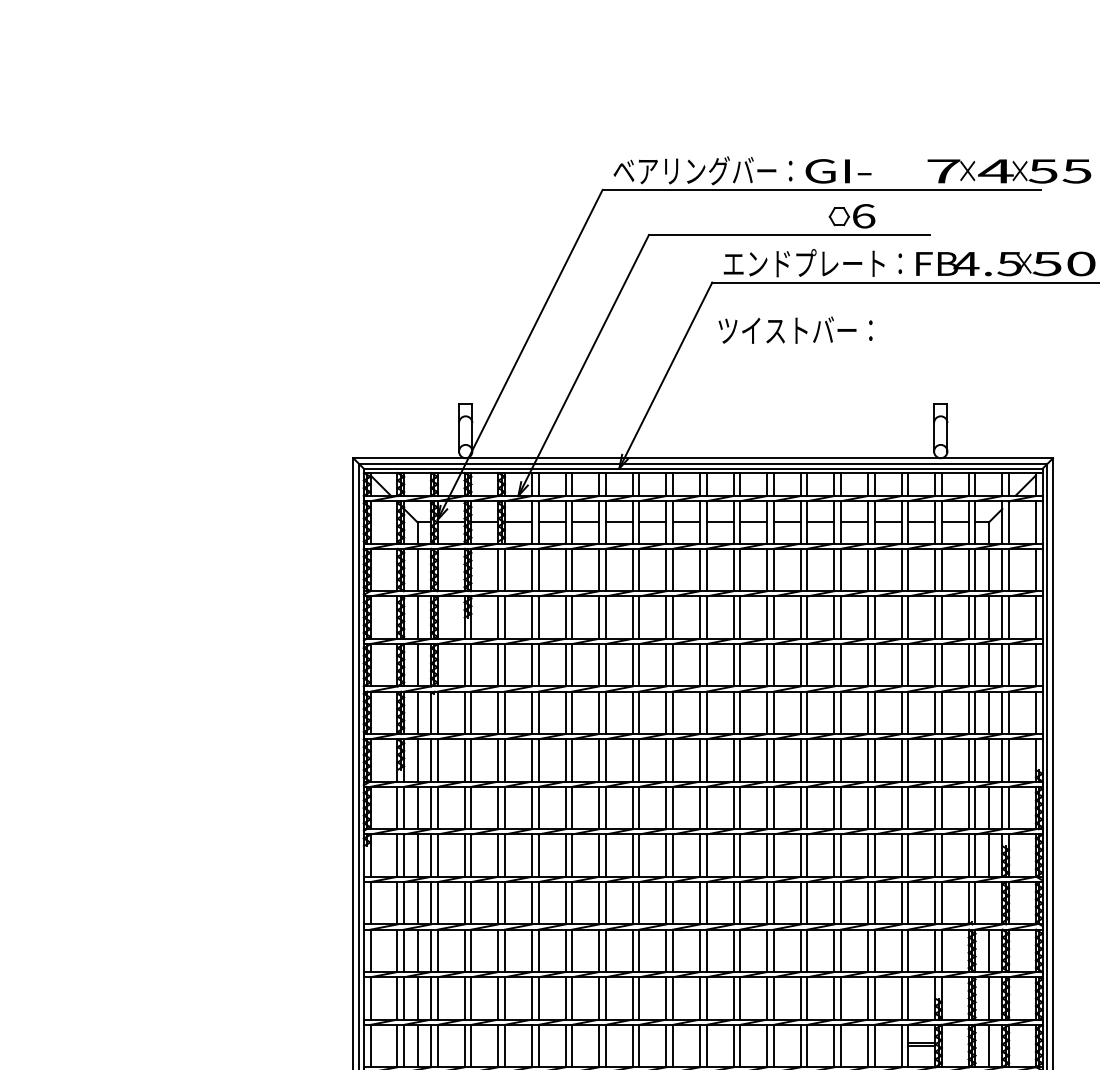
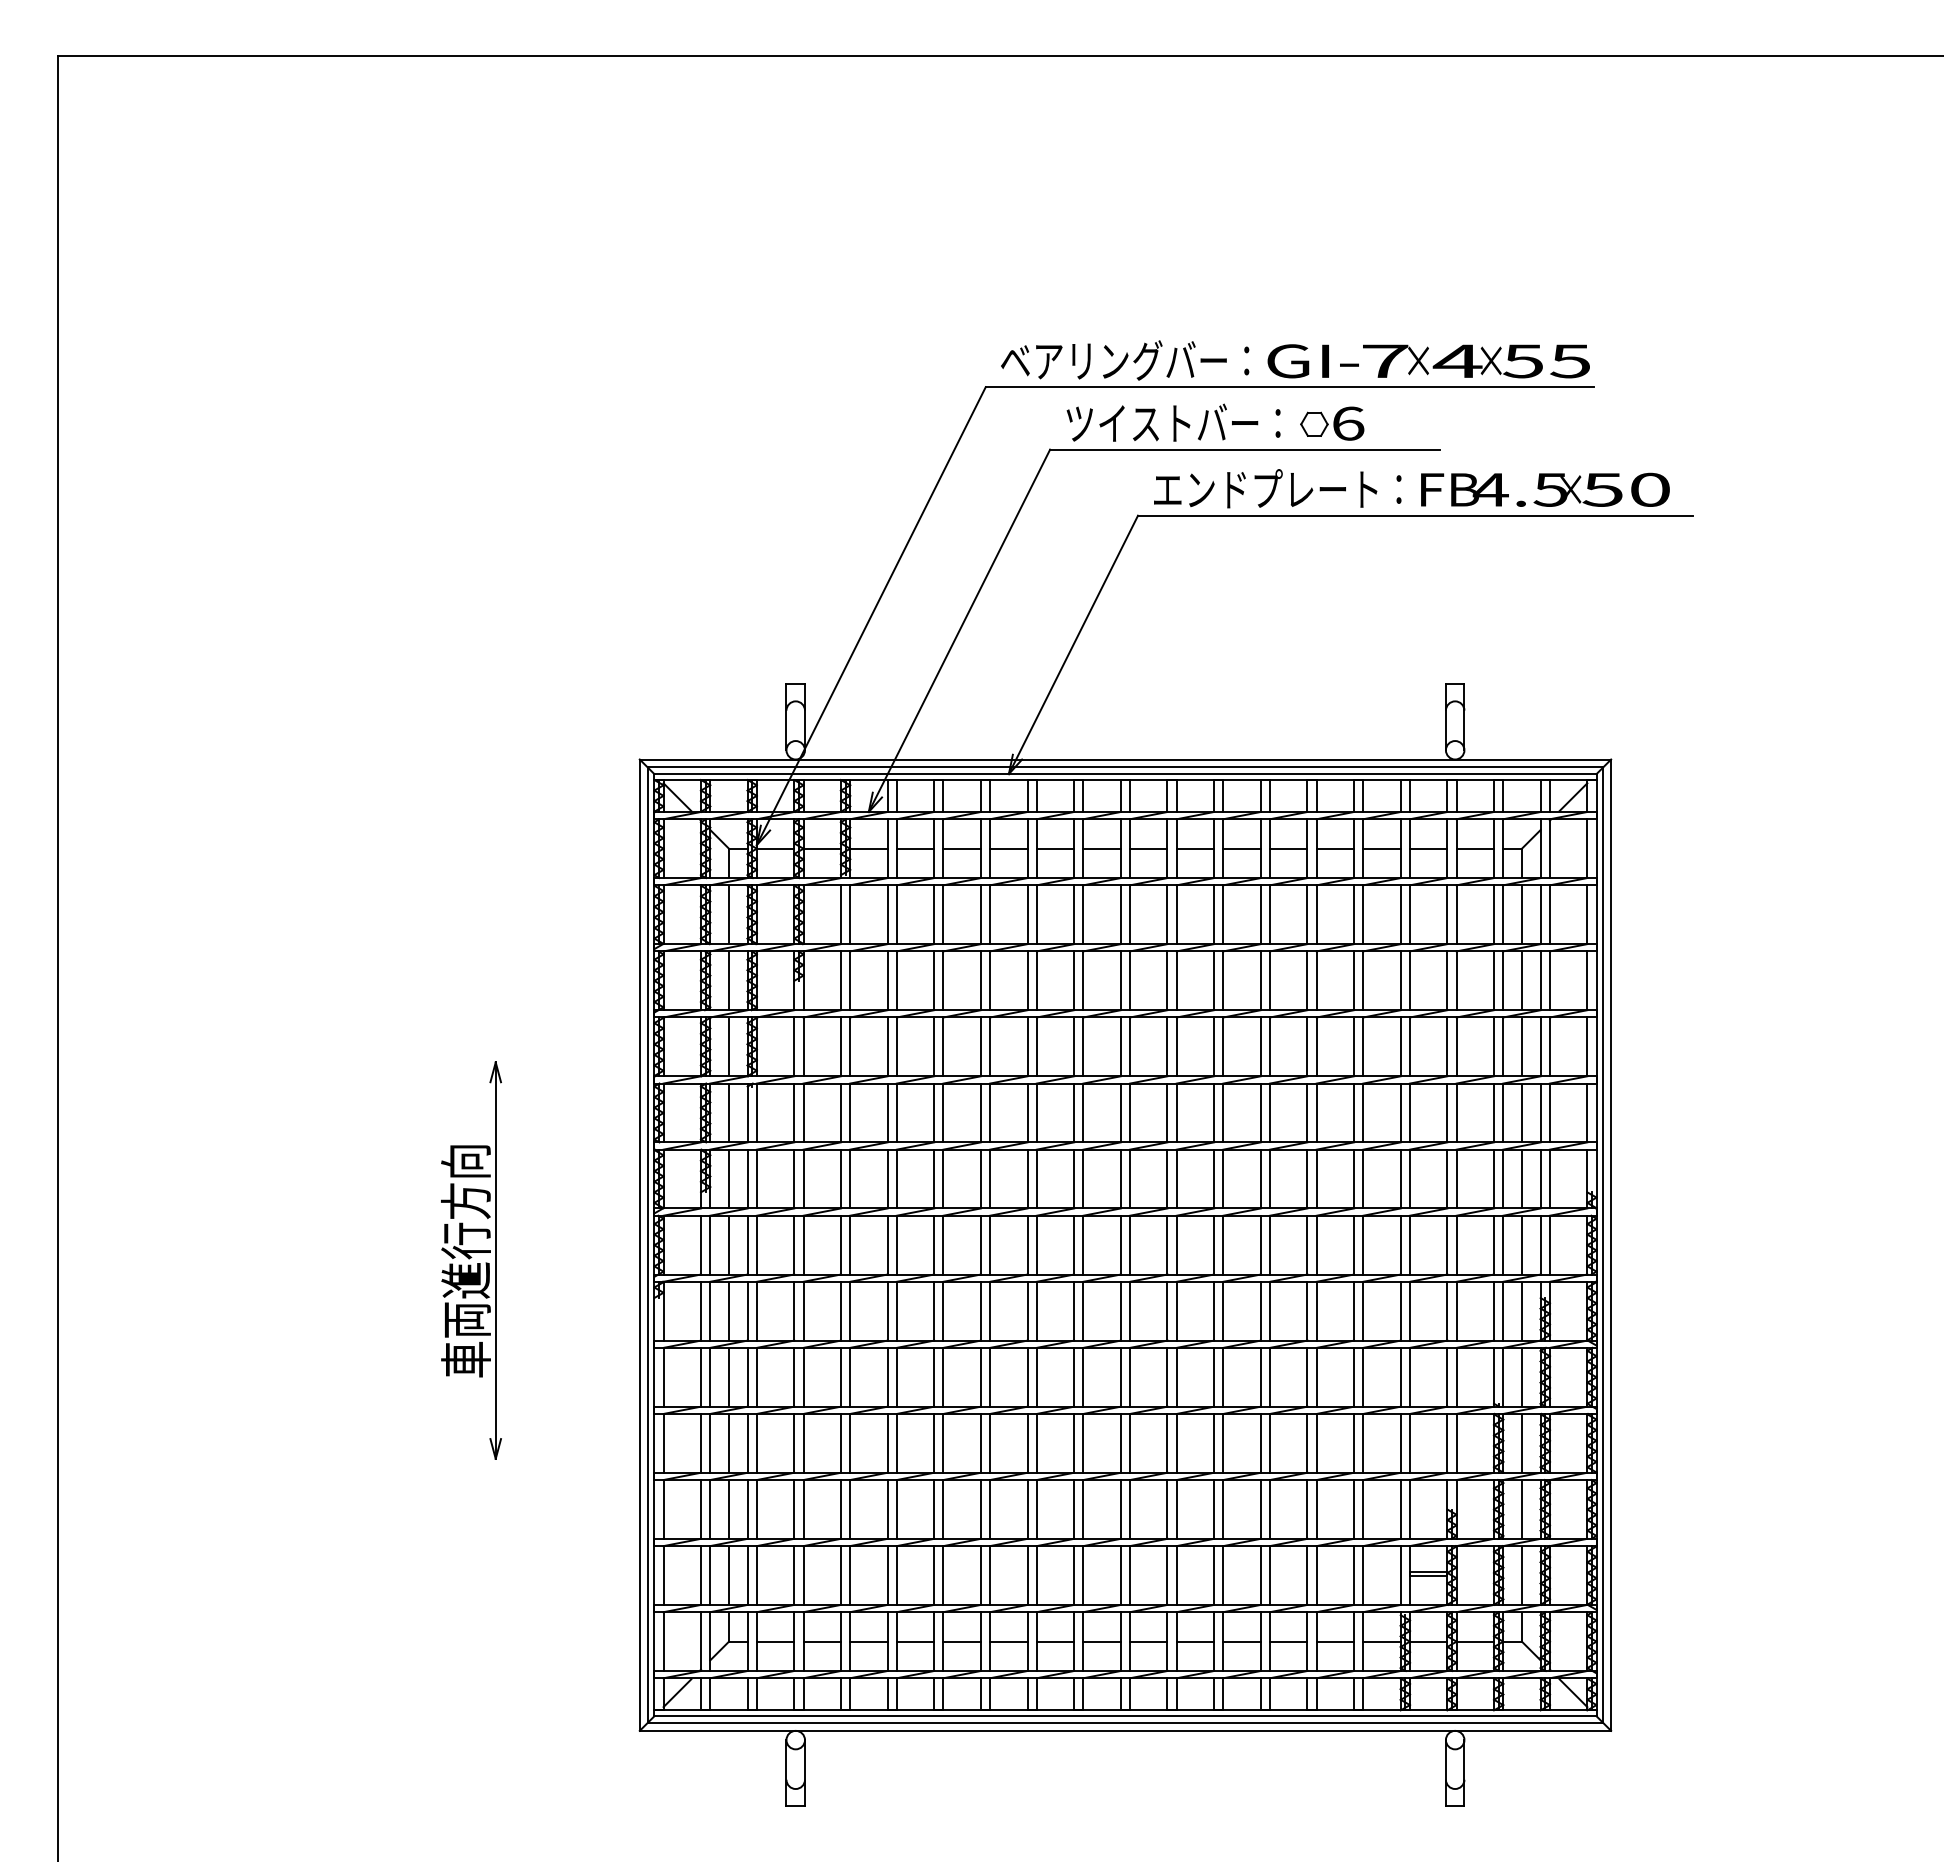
text: (1009, 171) -> (1476, 361), moved
text: (795, 329) -> (1173, 422), moved
part: (232, 819) -> (471, 1260), added
line: (988, 902) -> (1521, 1376), added

